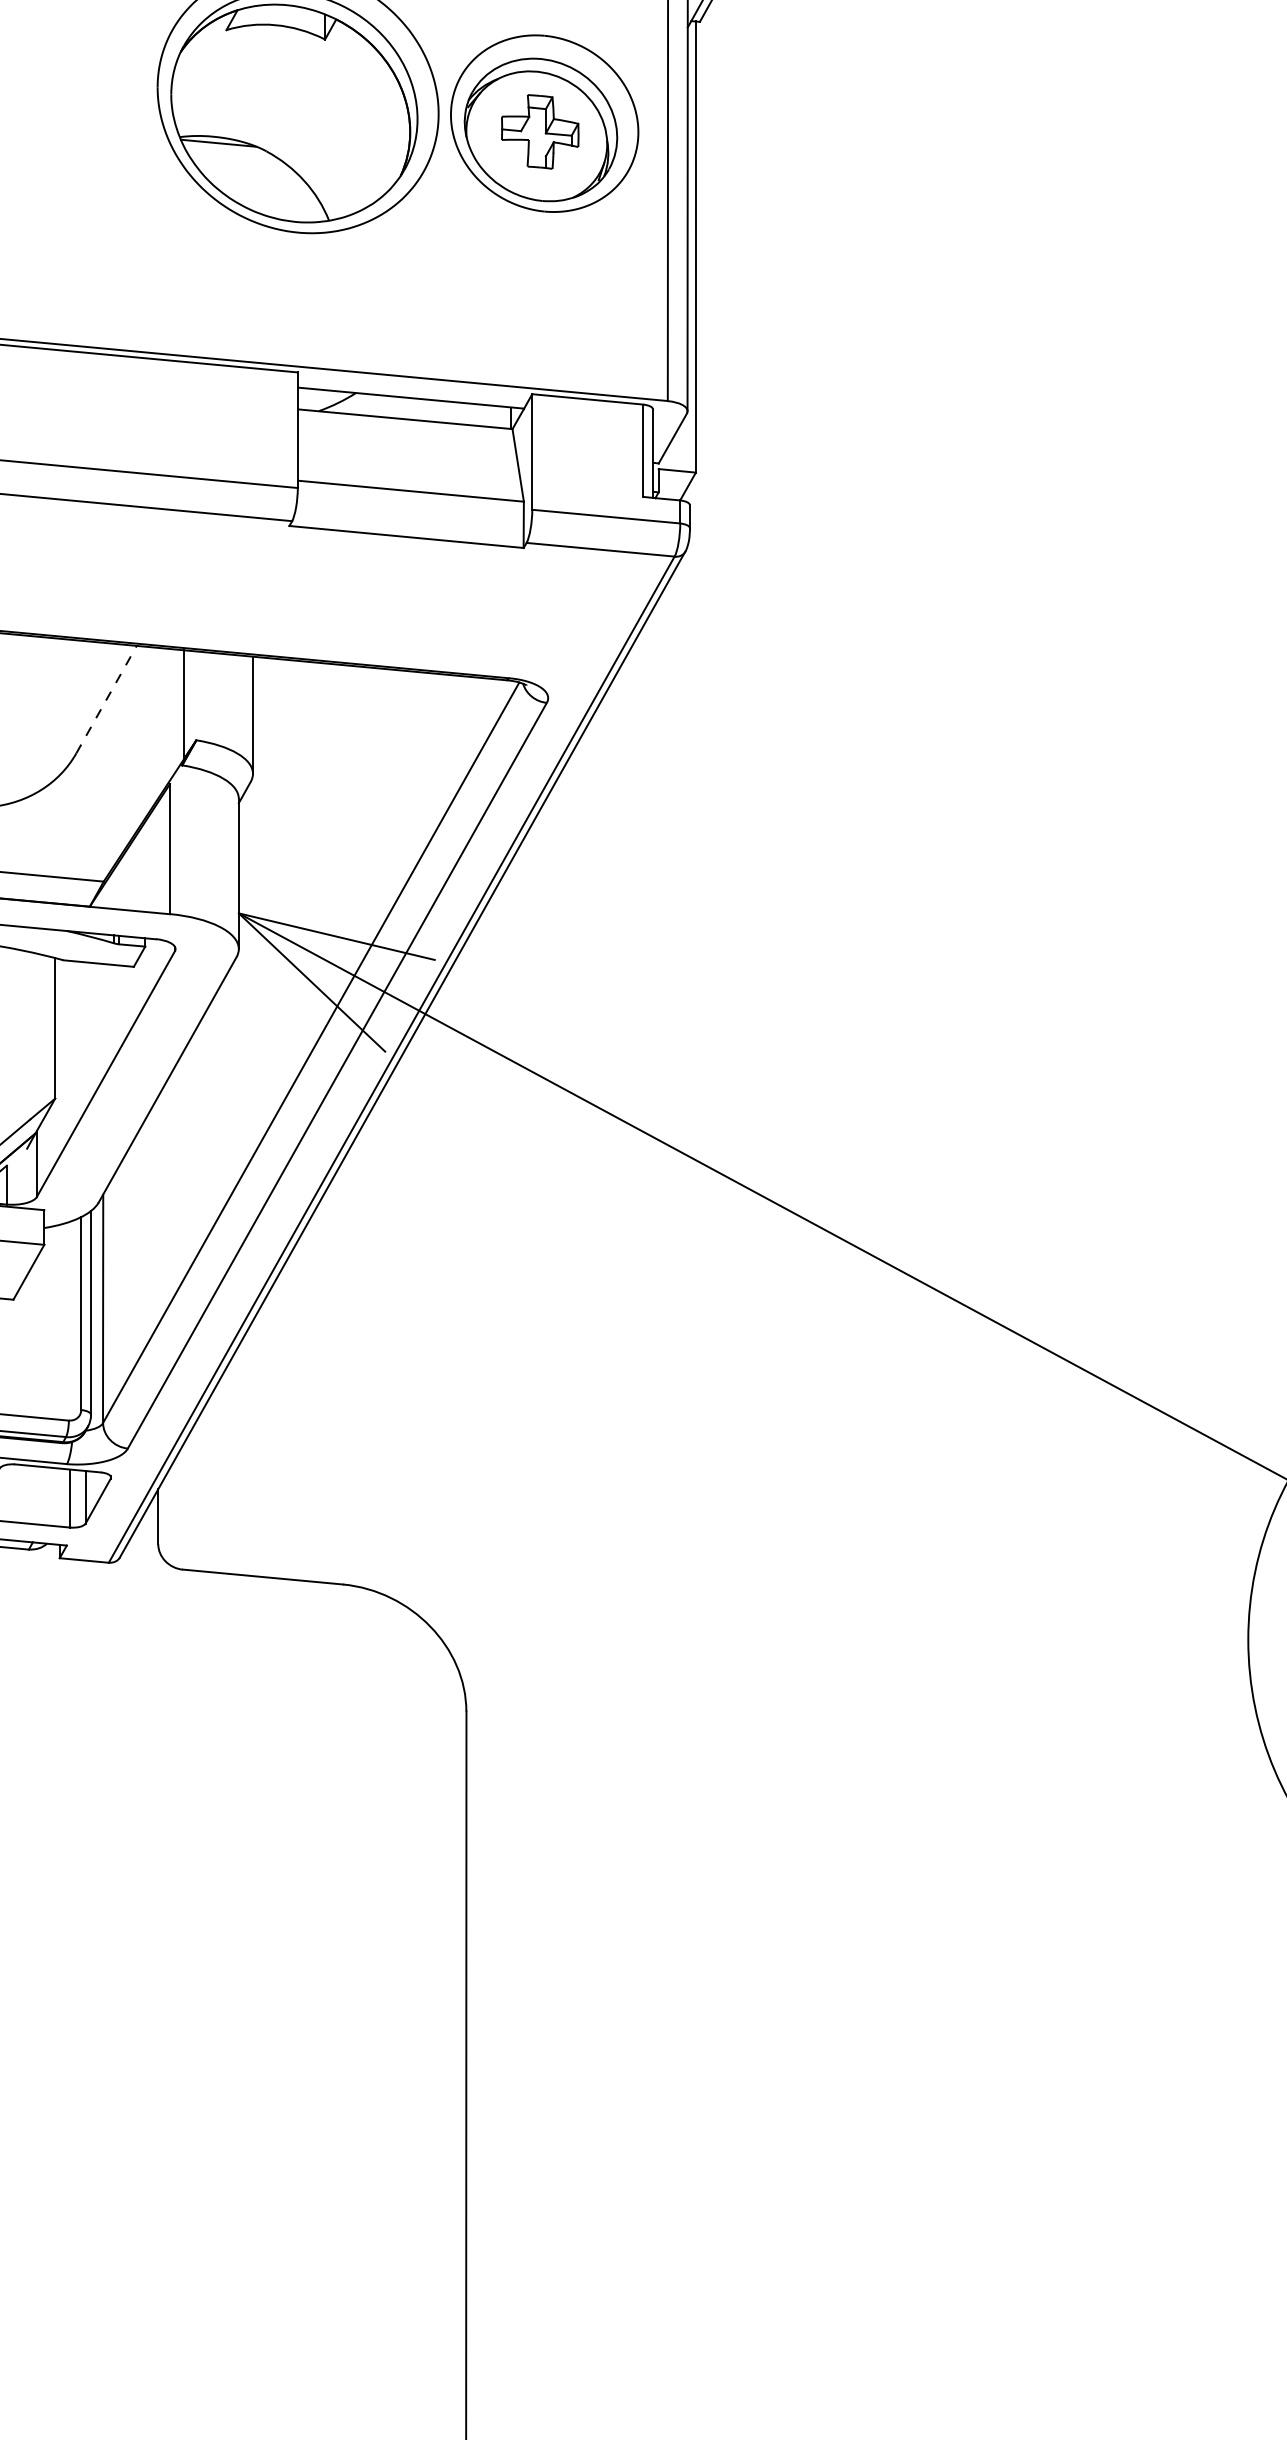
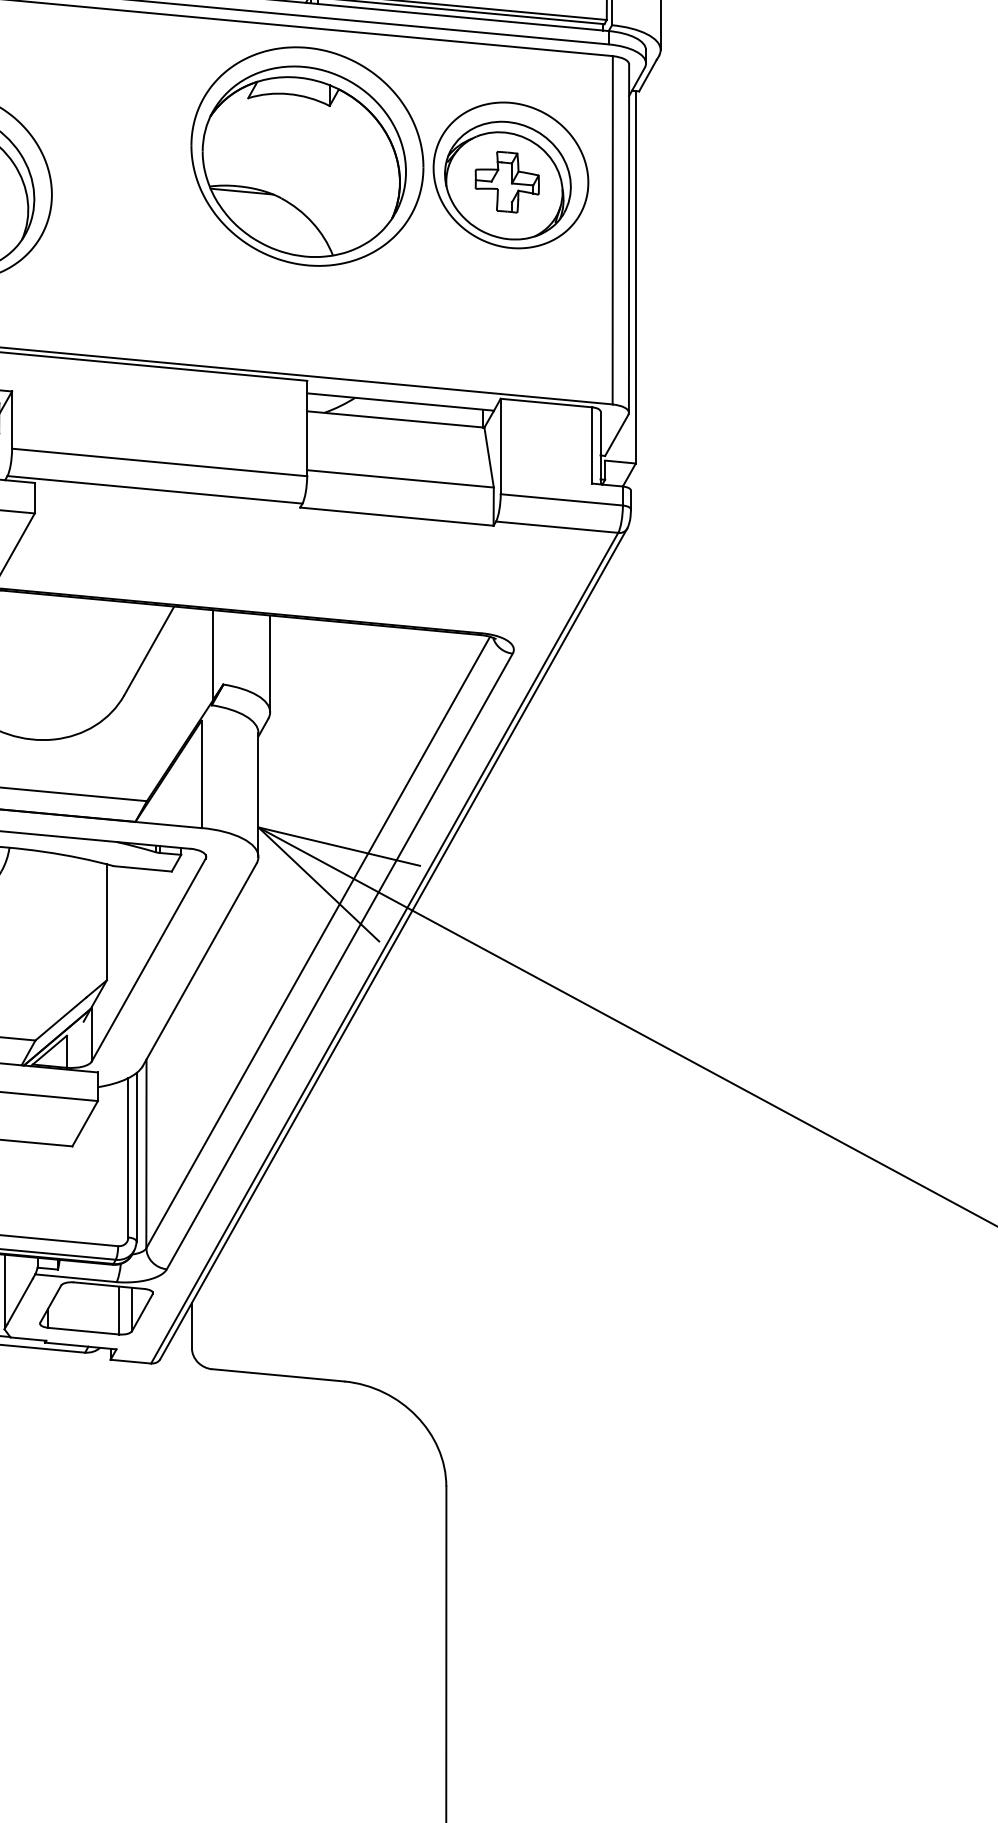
line: (106, 699) -> (149, 650), dashed -> solid

